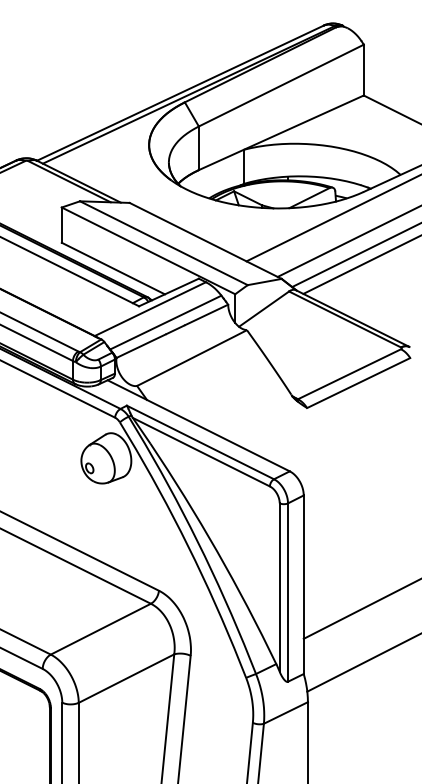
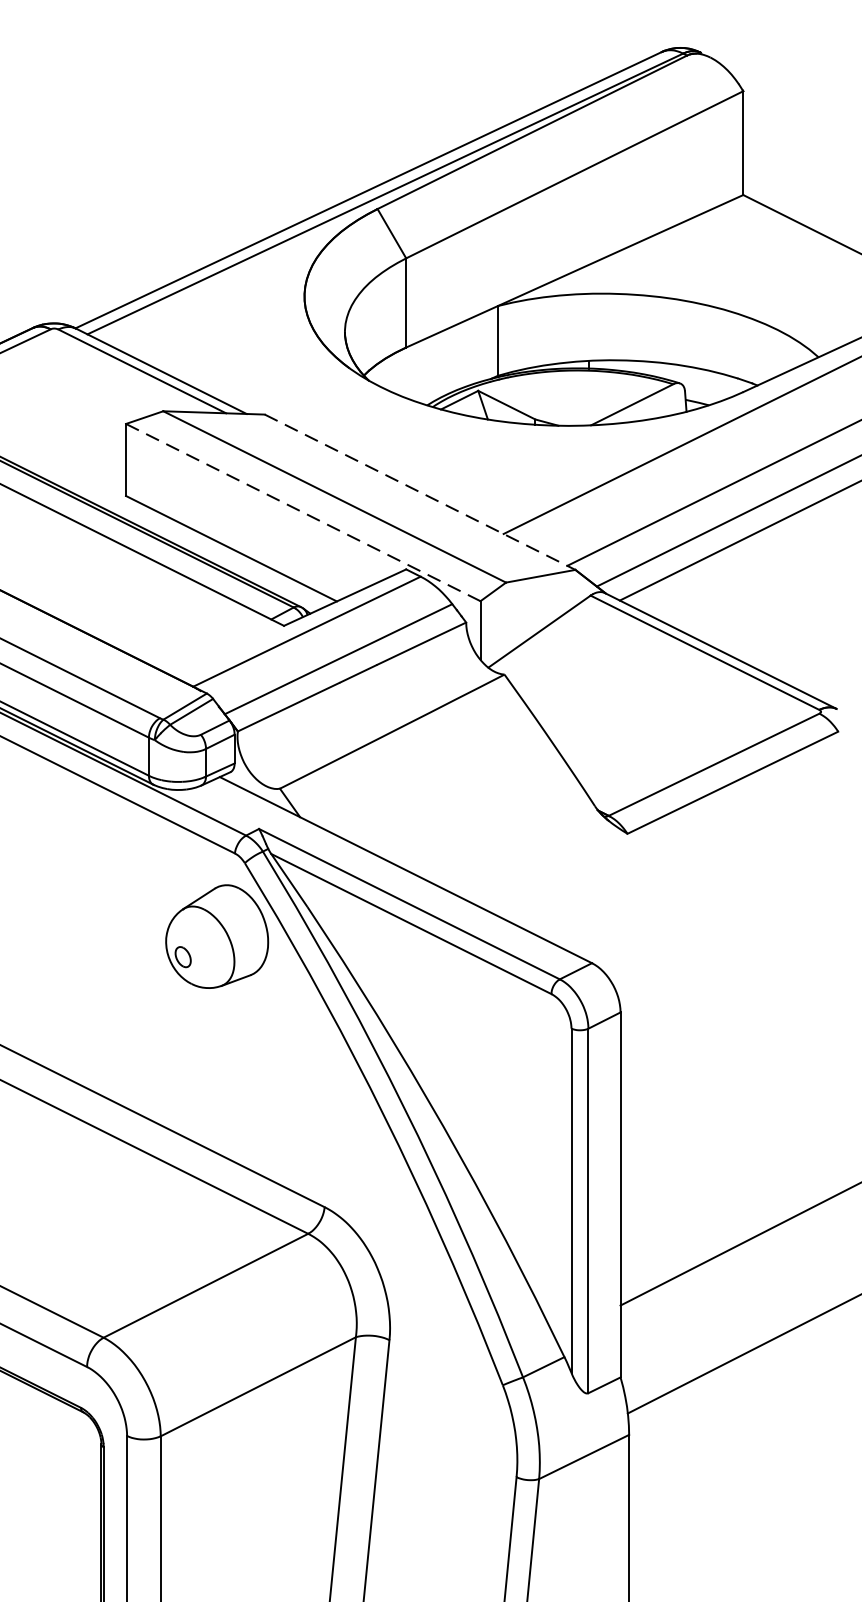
line: (205, 240) -> (419, 491), solid -> dashed
line: (148, 250) -> (303, 511), solid -> dashed

